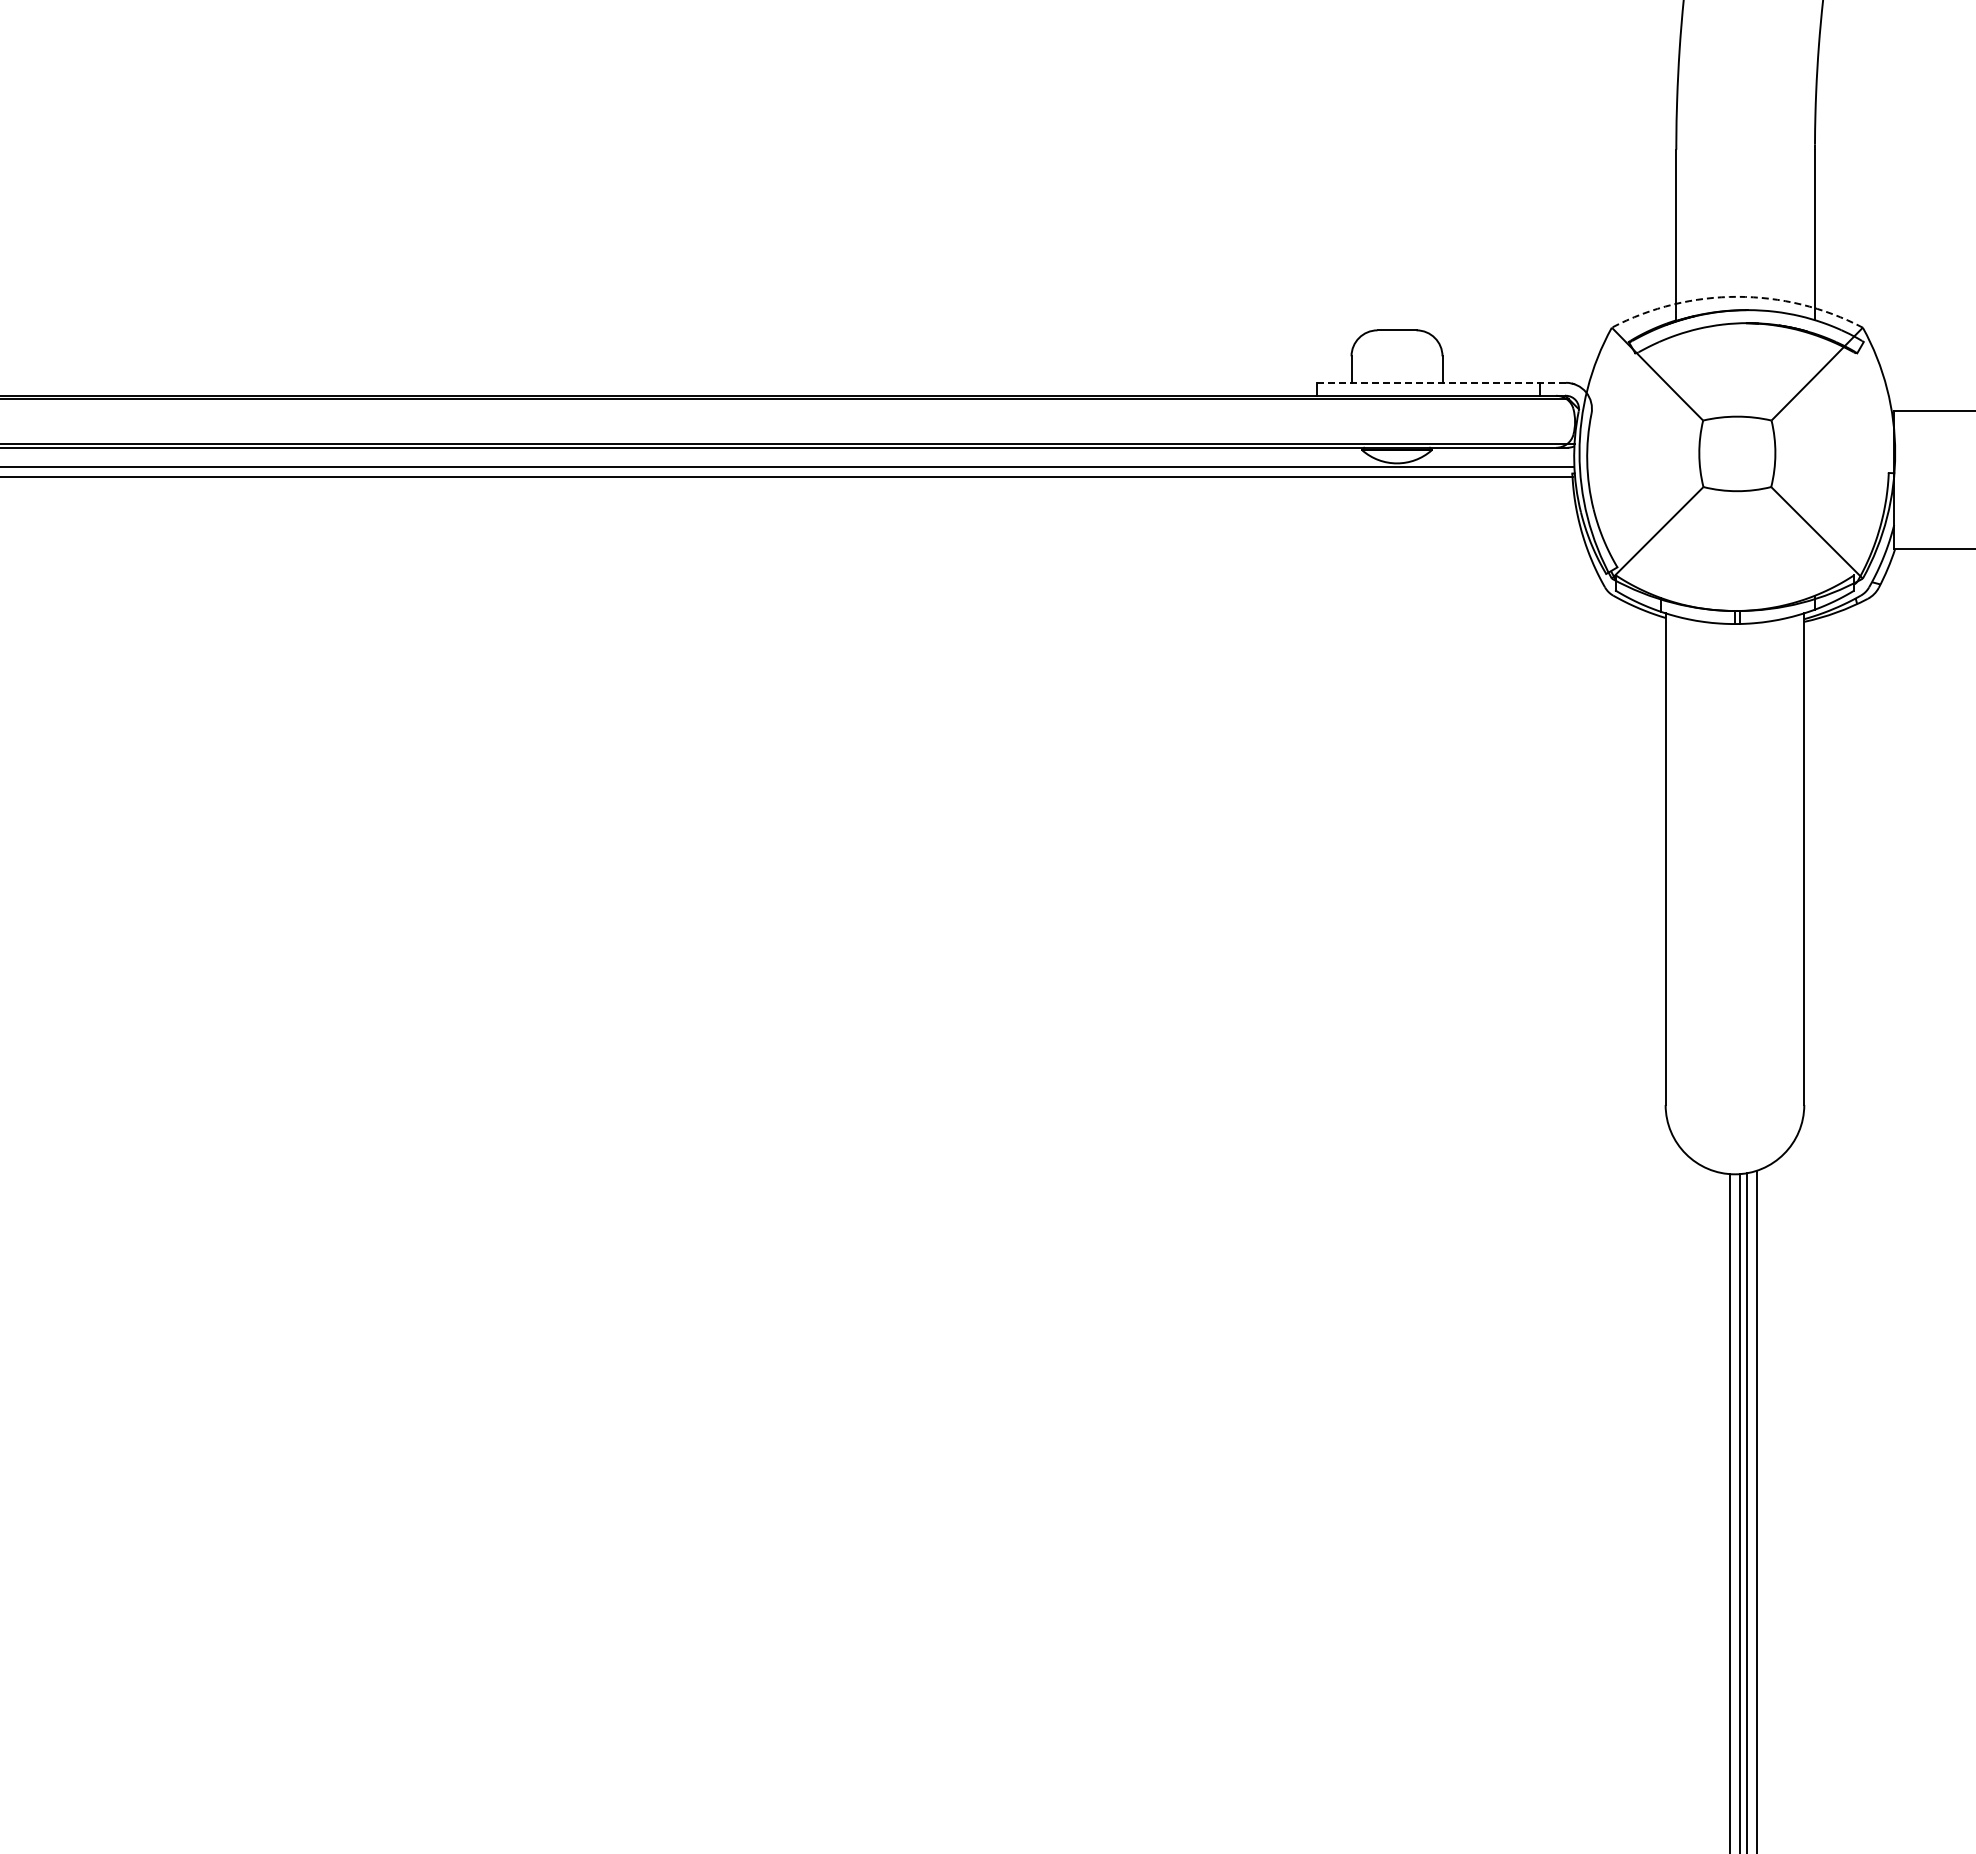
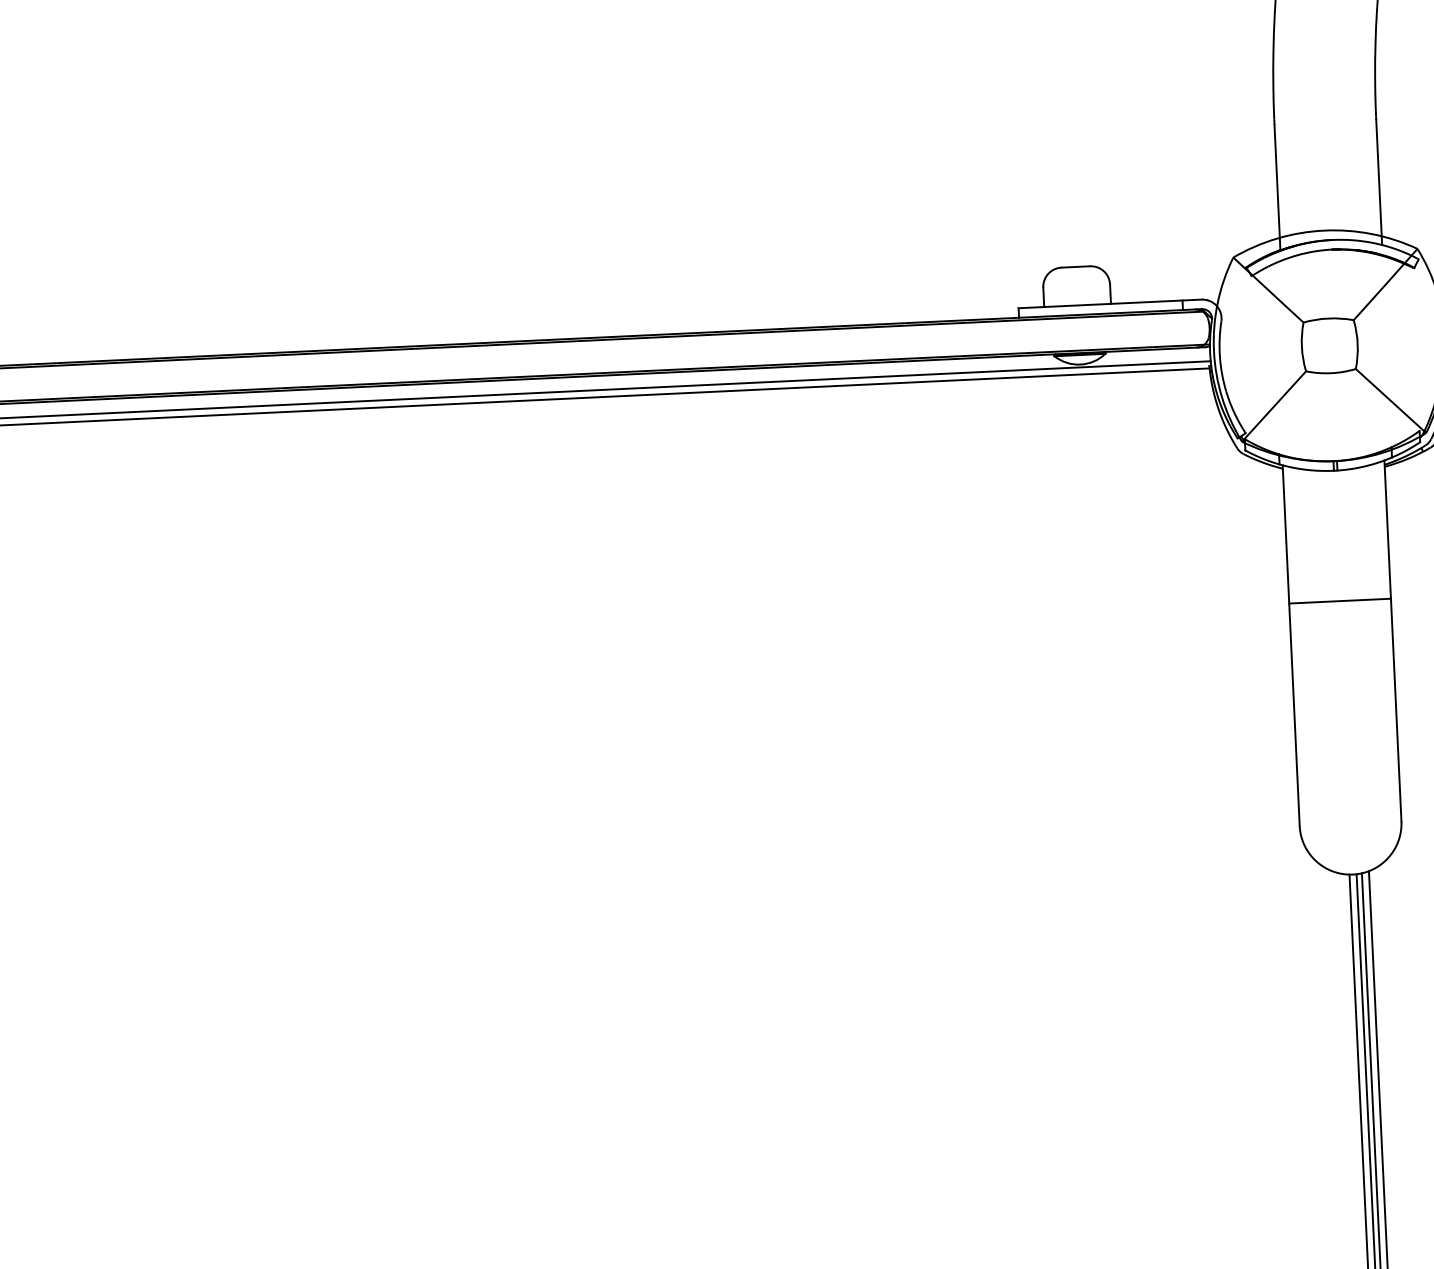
arc: (1737, 296) -> (1324, 230), dashed -> solid
line: (1441, 382) -> (1110, 303), dashed -> solid
line: (1734, 801) -> (1339, 601), added

